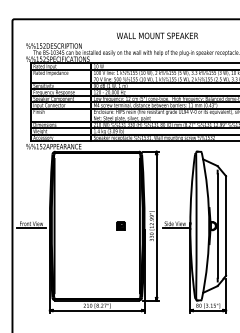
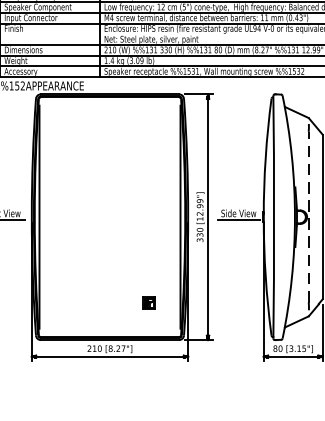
part: (120, 225) -> (148, 302), moved
line: (217, 226) -> (308, 217), solid -> dashed

